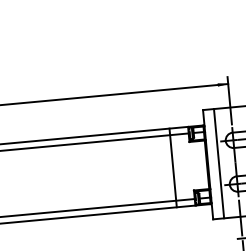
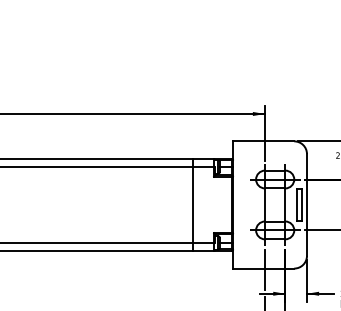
line: (218, 163) -> (245, 204), removed

